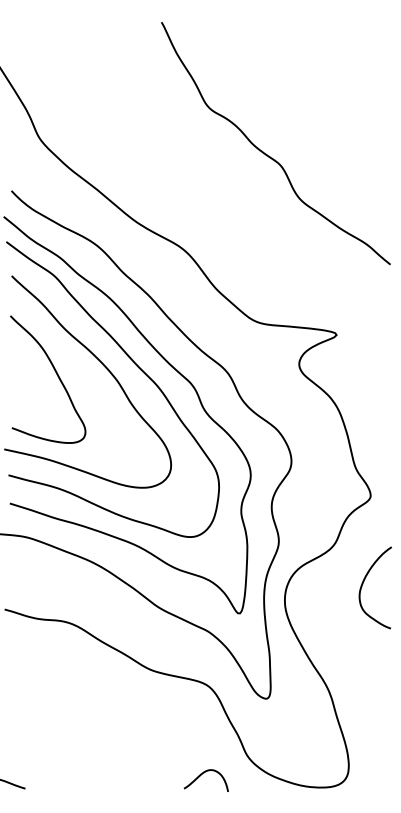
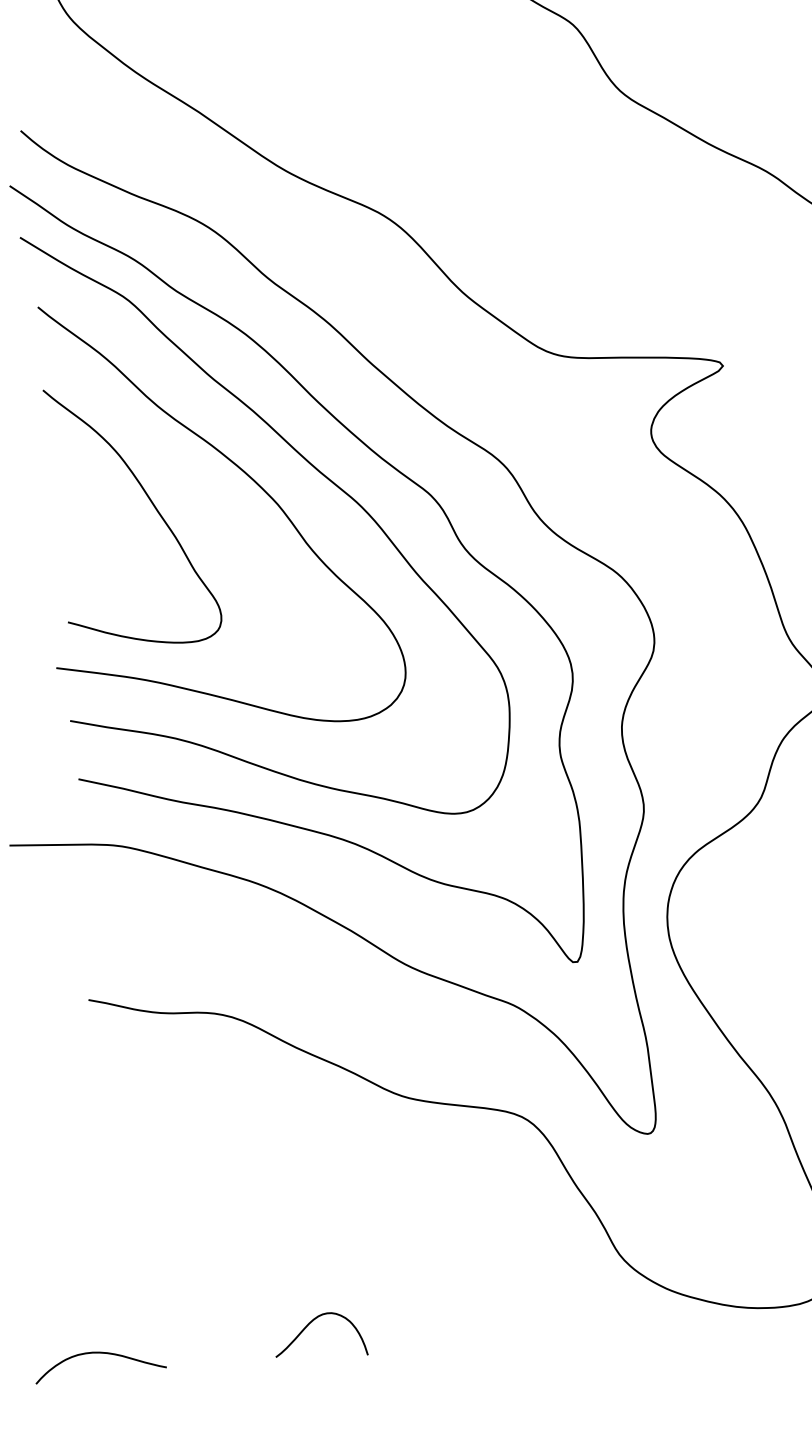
curve: (201, 775) -> (309, 1326), moved

